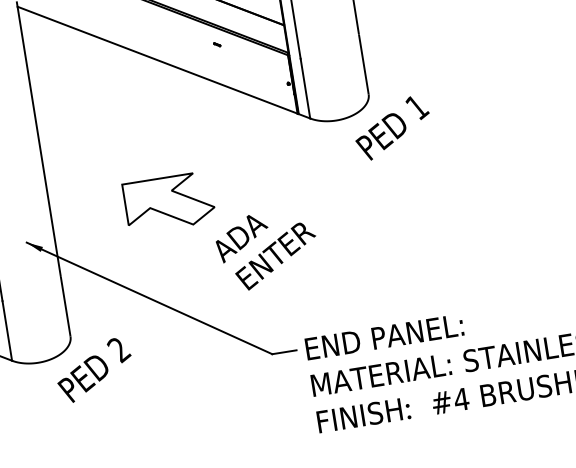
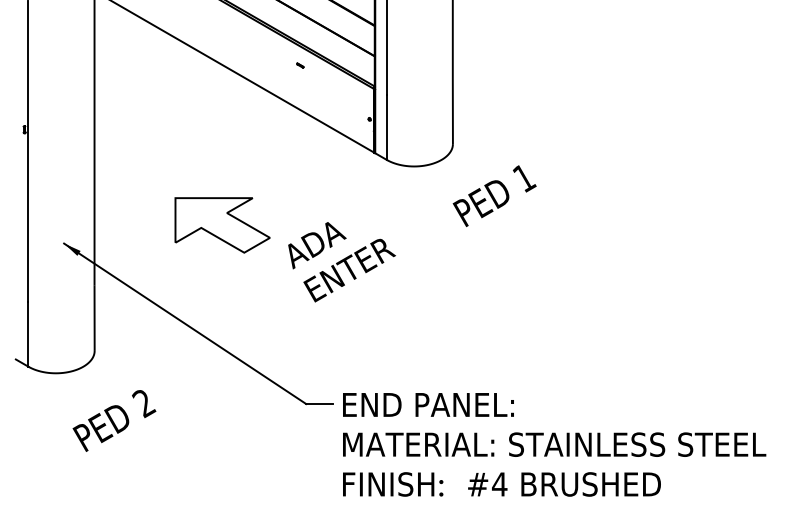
text: (392, 127) -> (494, 195), moved
text: (267, 250) -> (341, 262), moved
text: (94, 369) -> (114, 420), moved

